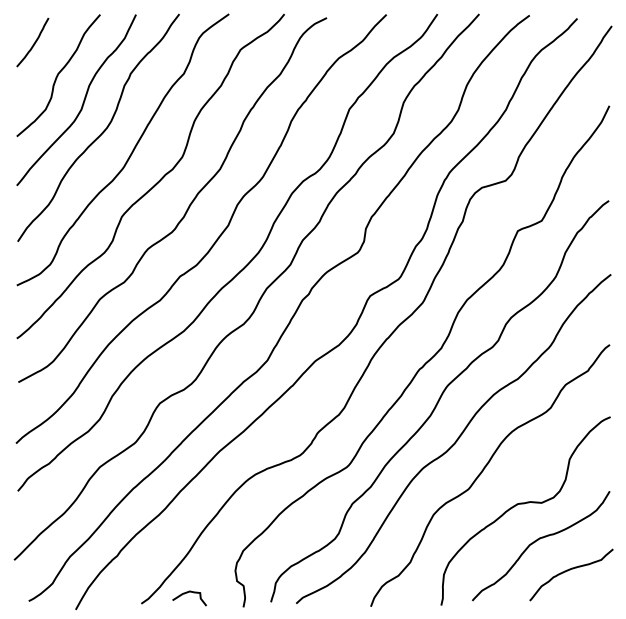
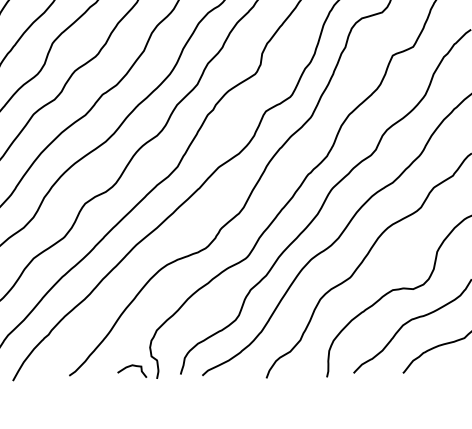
curve: (187, 593) -> (130, 366), moved

